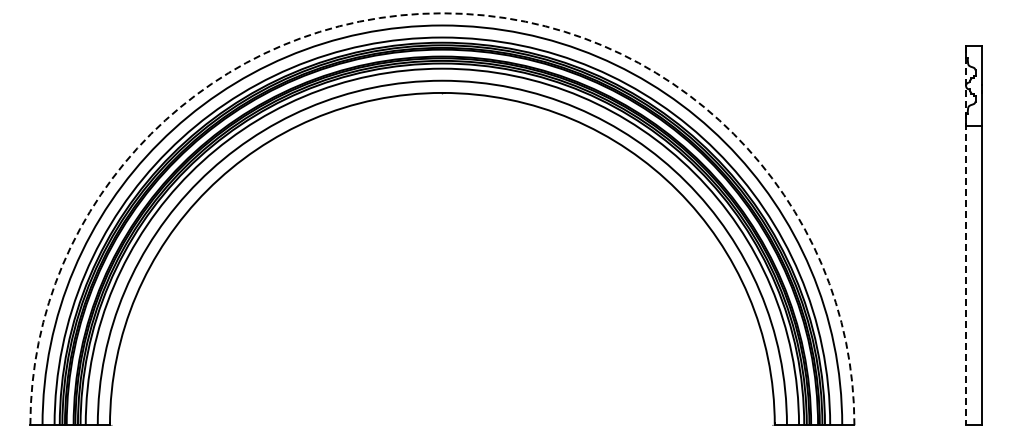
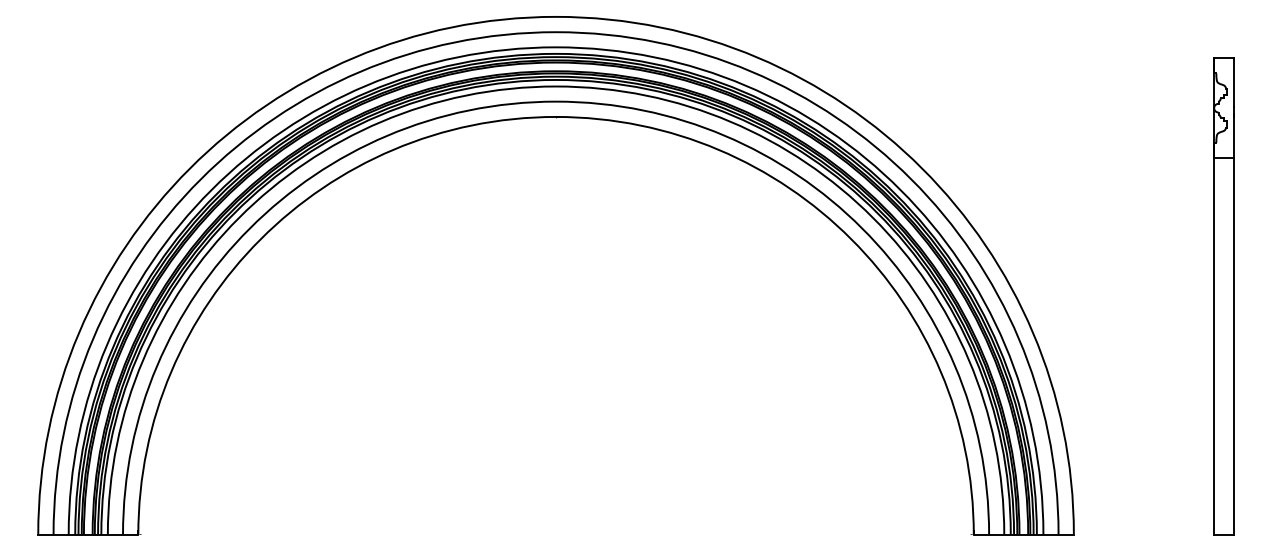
arc: (442, 13) -> (556, 17), dashed -> solid
line: (966, 235) -> (1214, 296), dashed -> solid

